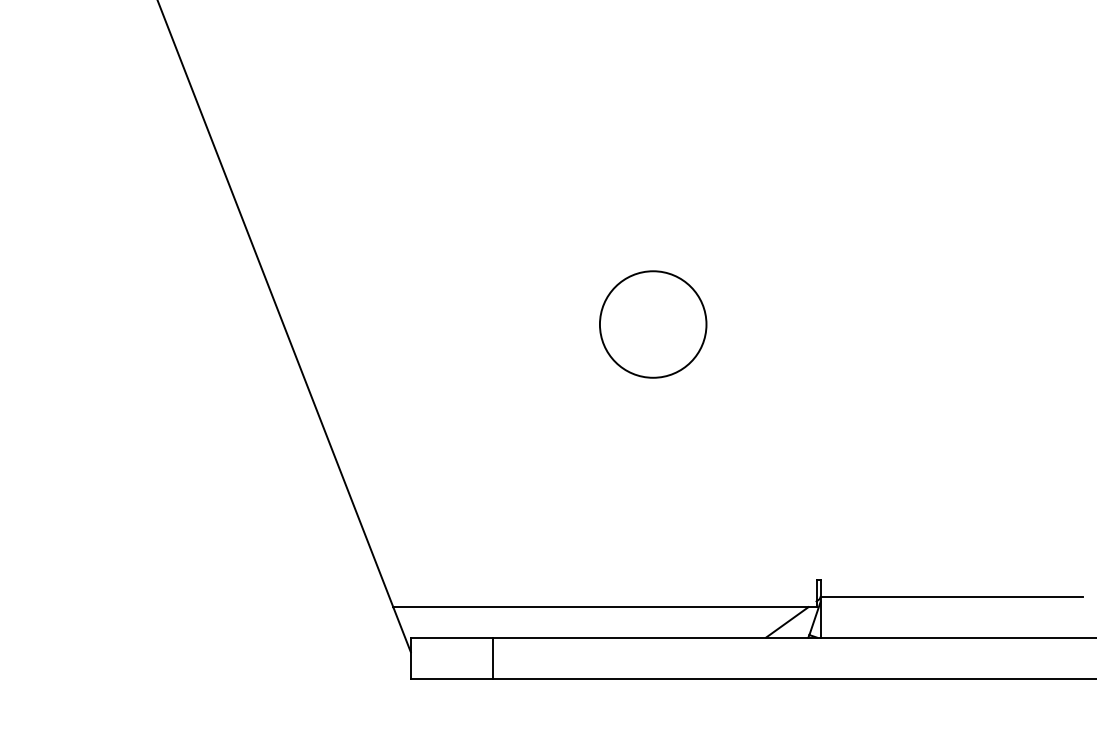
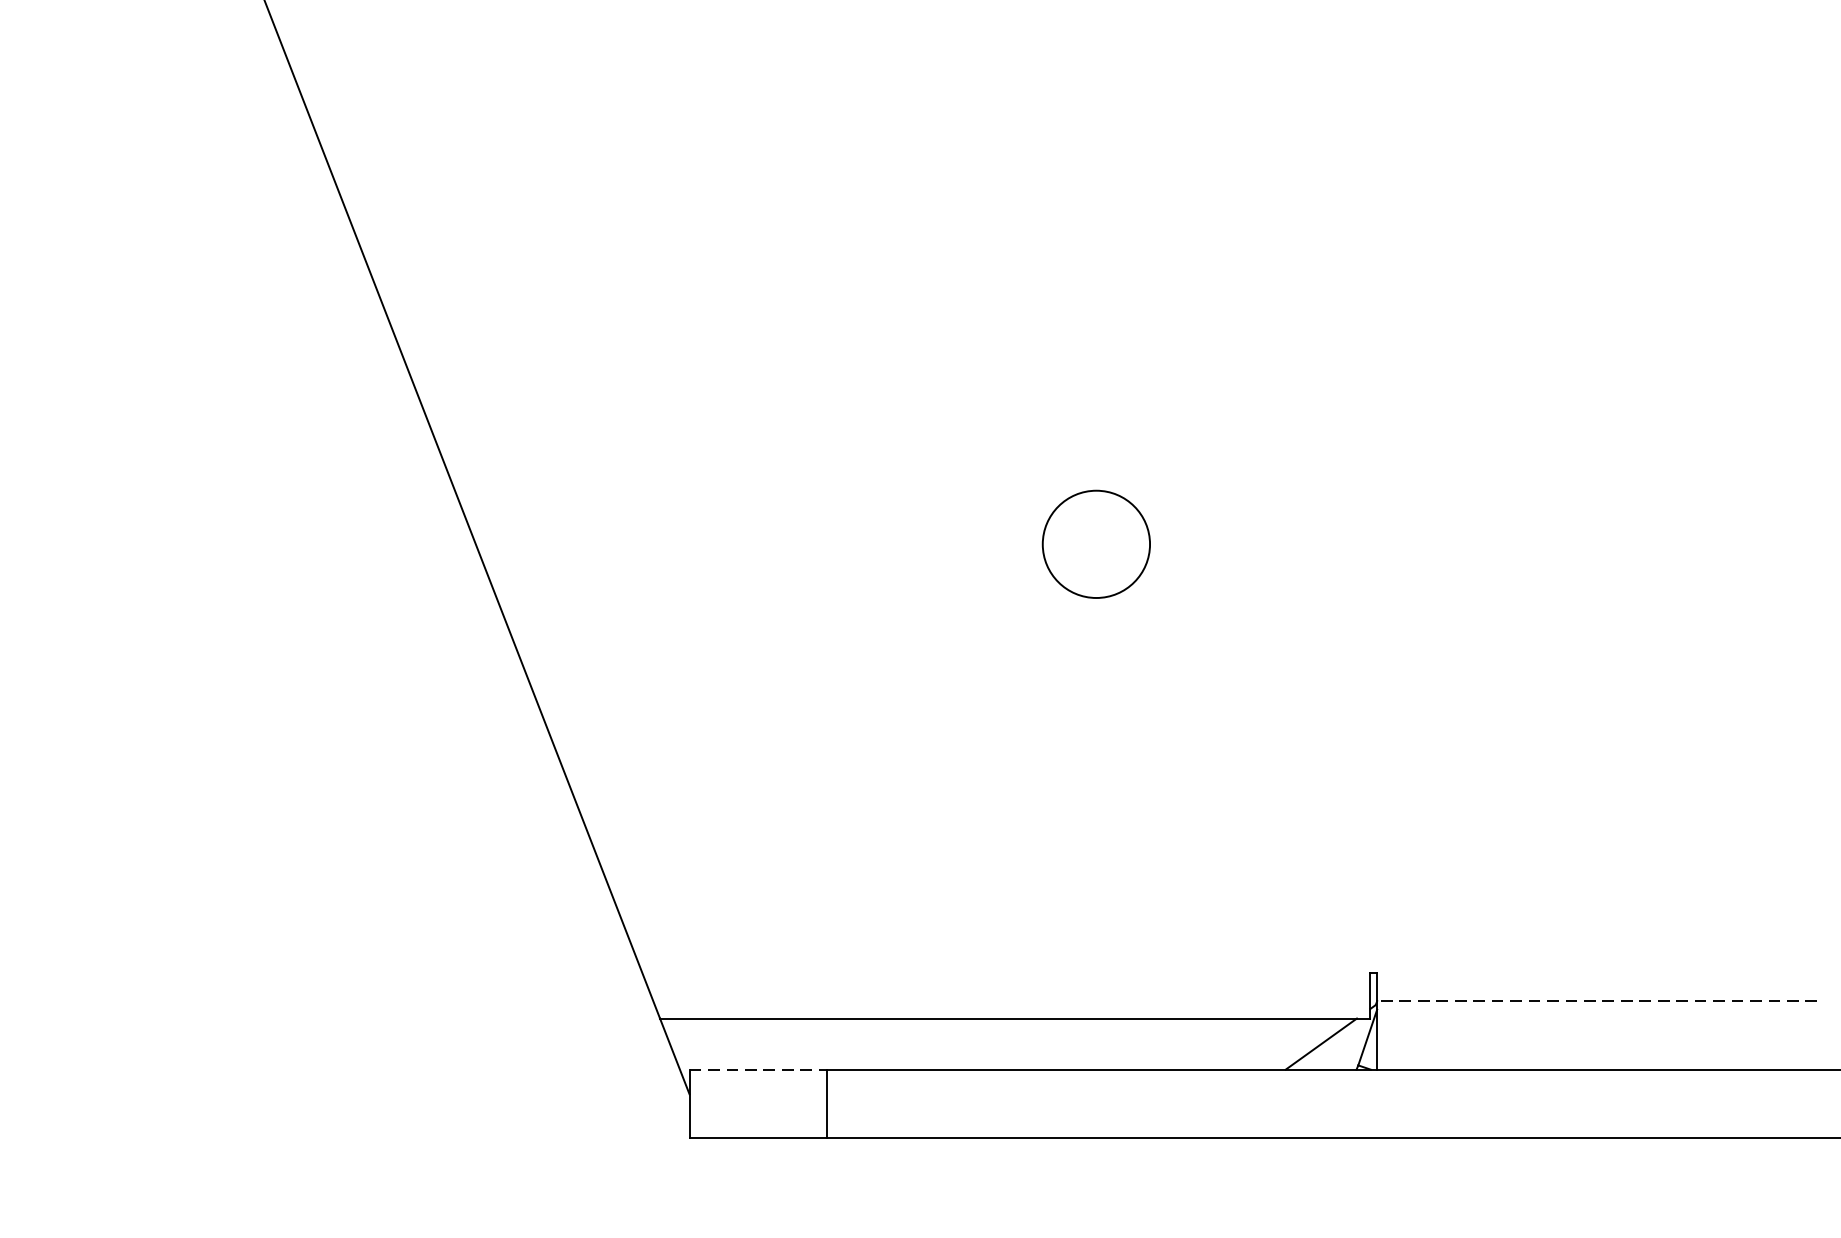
circle: (653, 324) -> (1096, 544), size x0.6
line: (951, 596) -> (1596, 1000), solid -> dashed
line: (451, 637) -> (757, 1069), solid -> dashed

